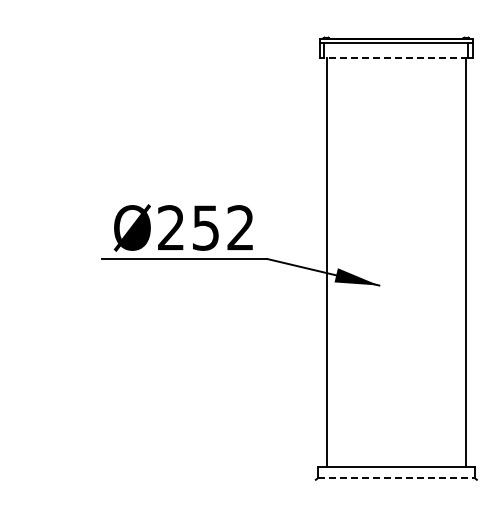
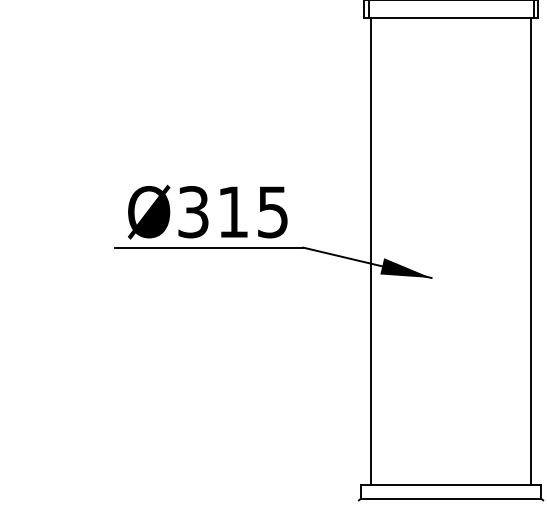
line: (395, 58) -> (450, 18), dashed -> solid
text: (205, 227) -> (232, 211), Ø252 -> Ø315
line: (396, 478) -> (451, 498), dashed -> solid

